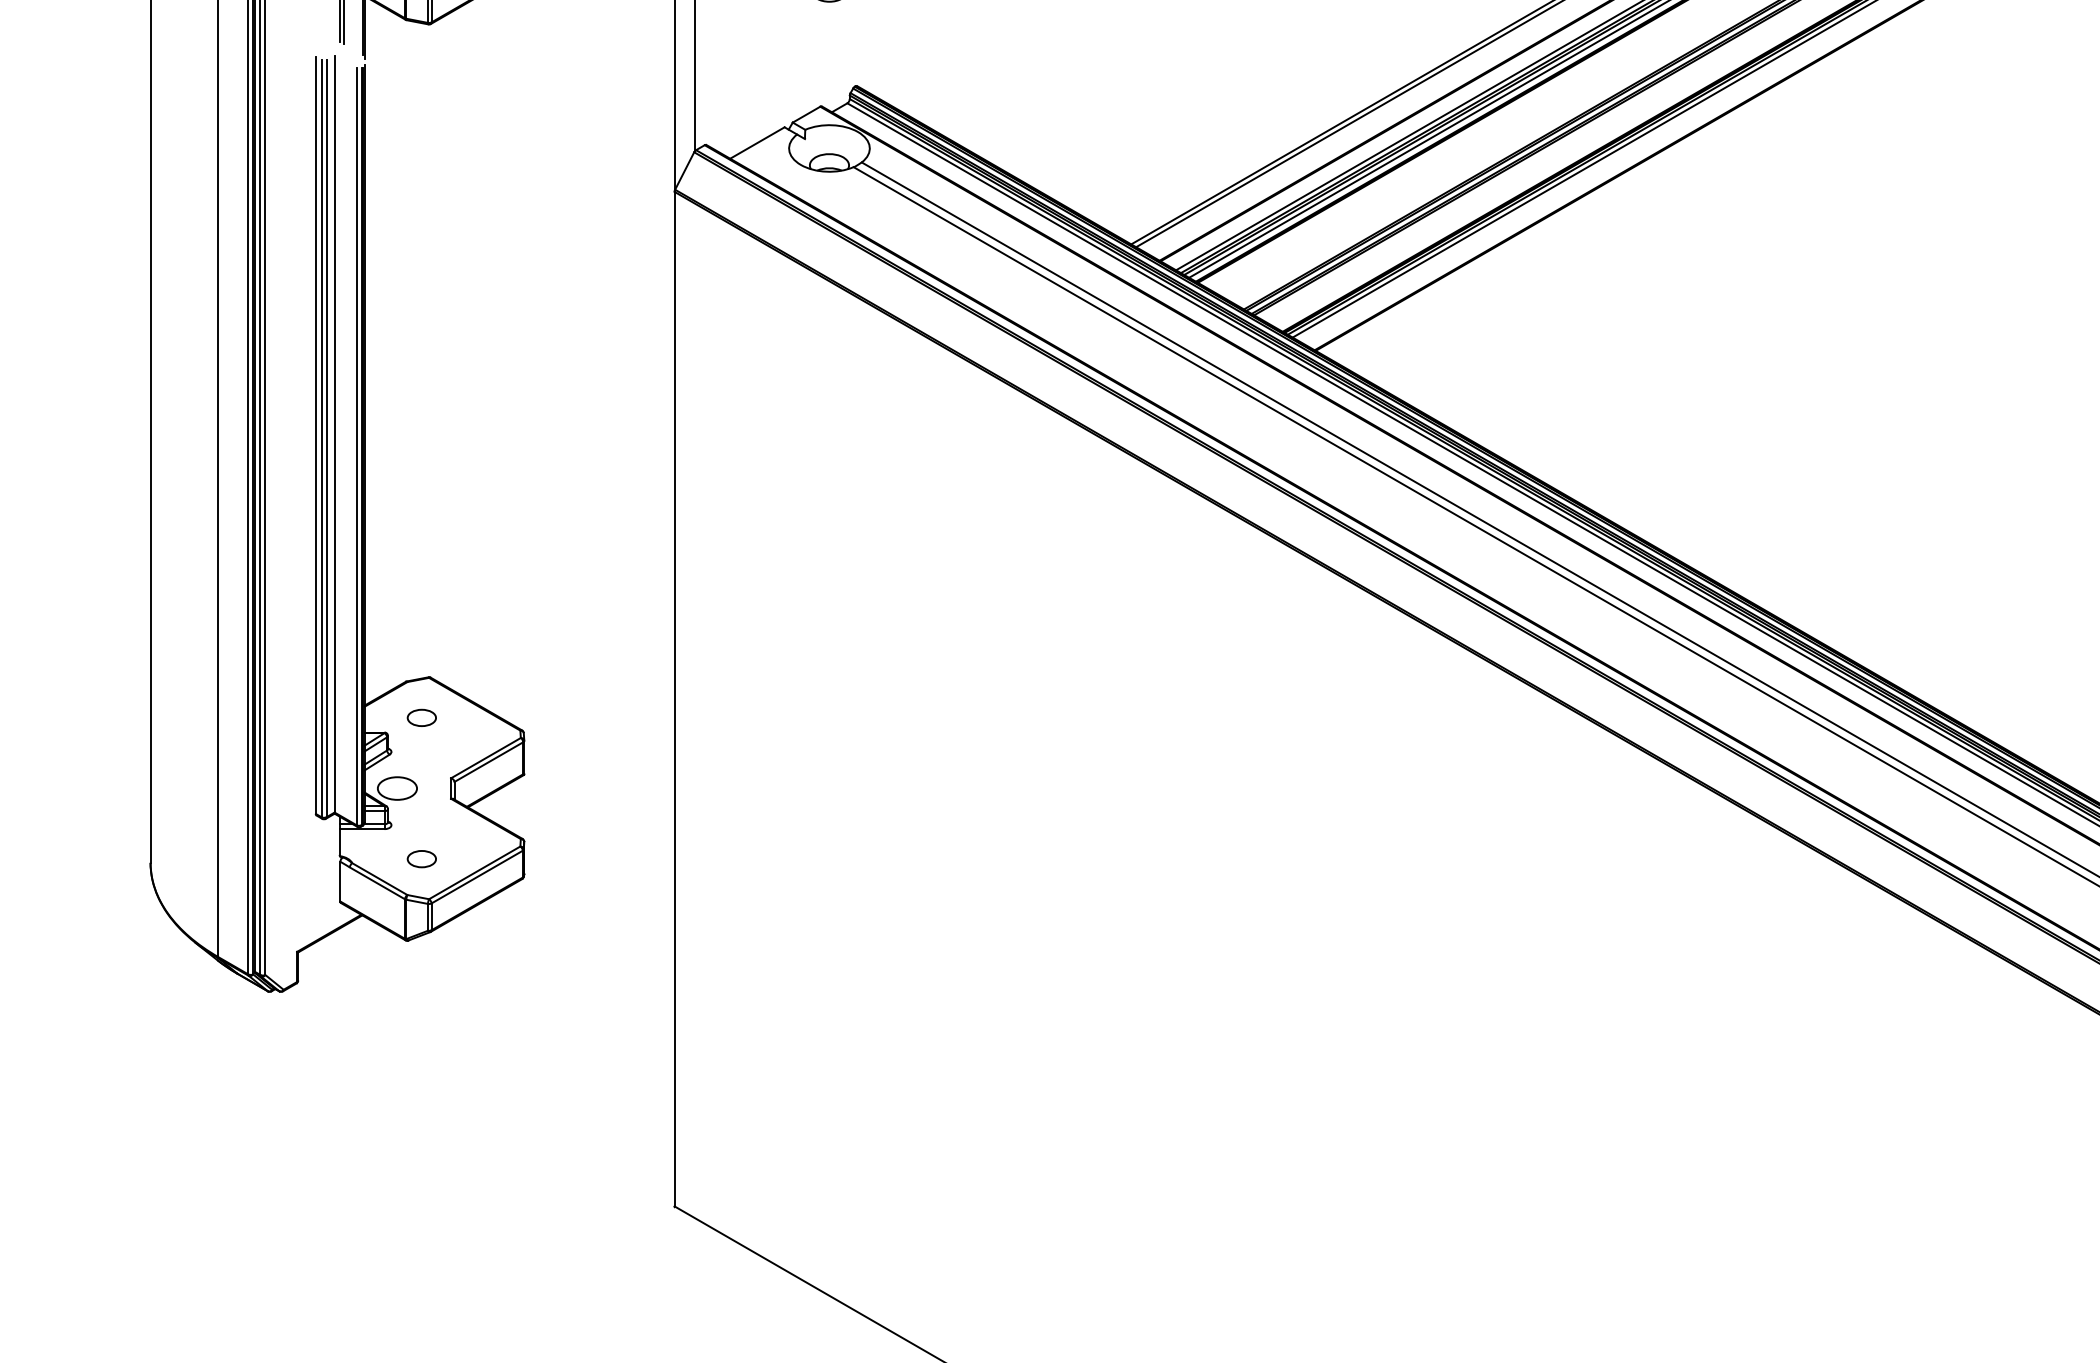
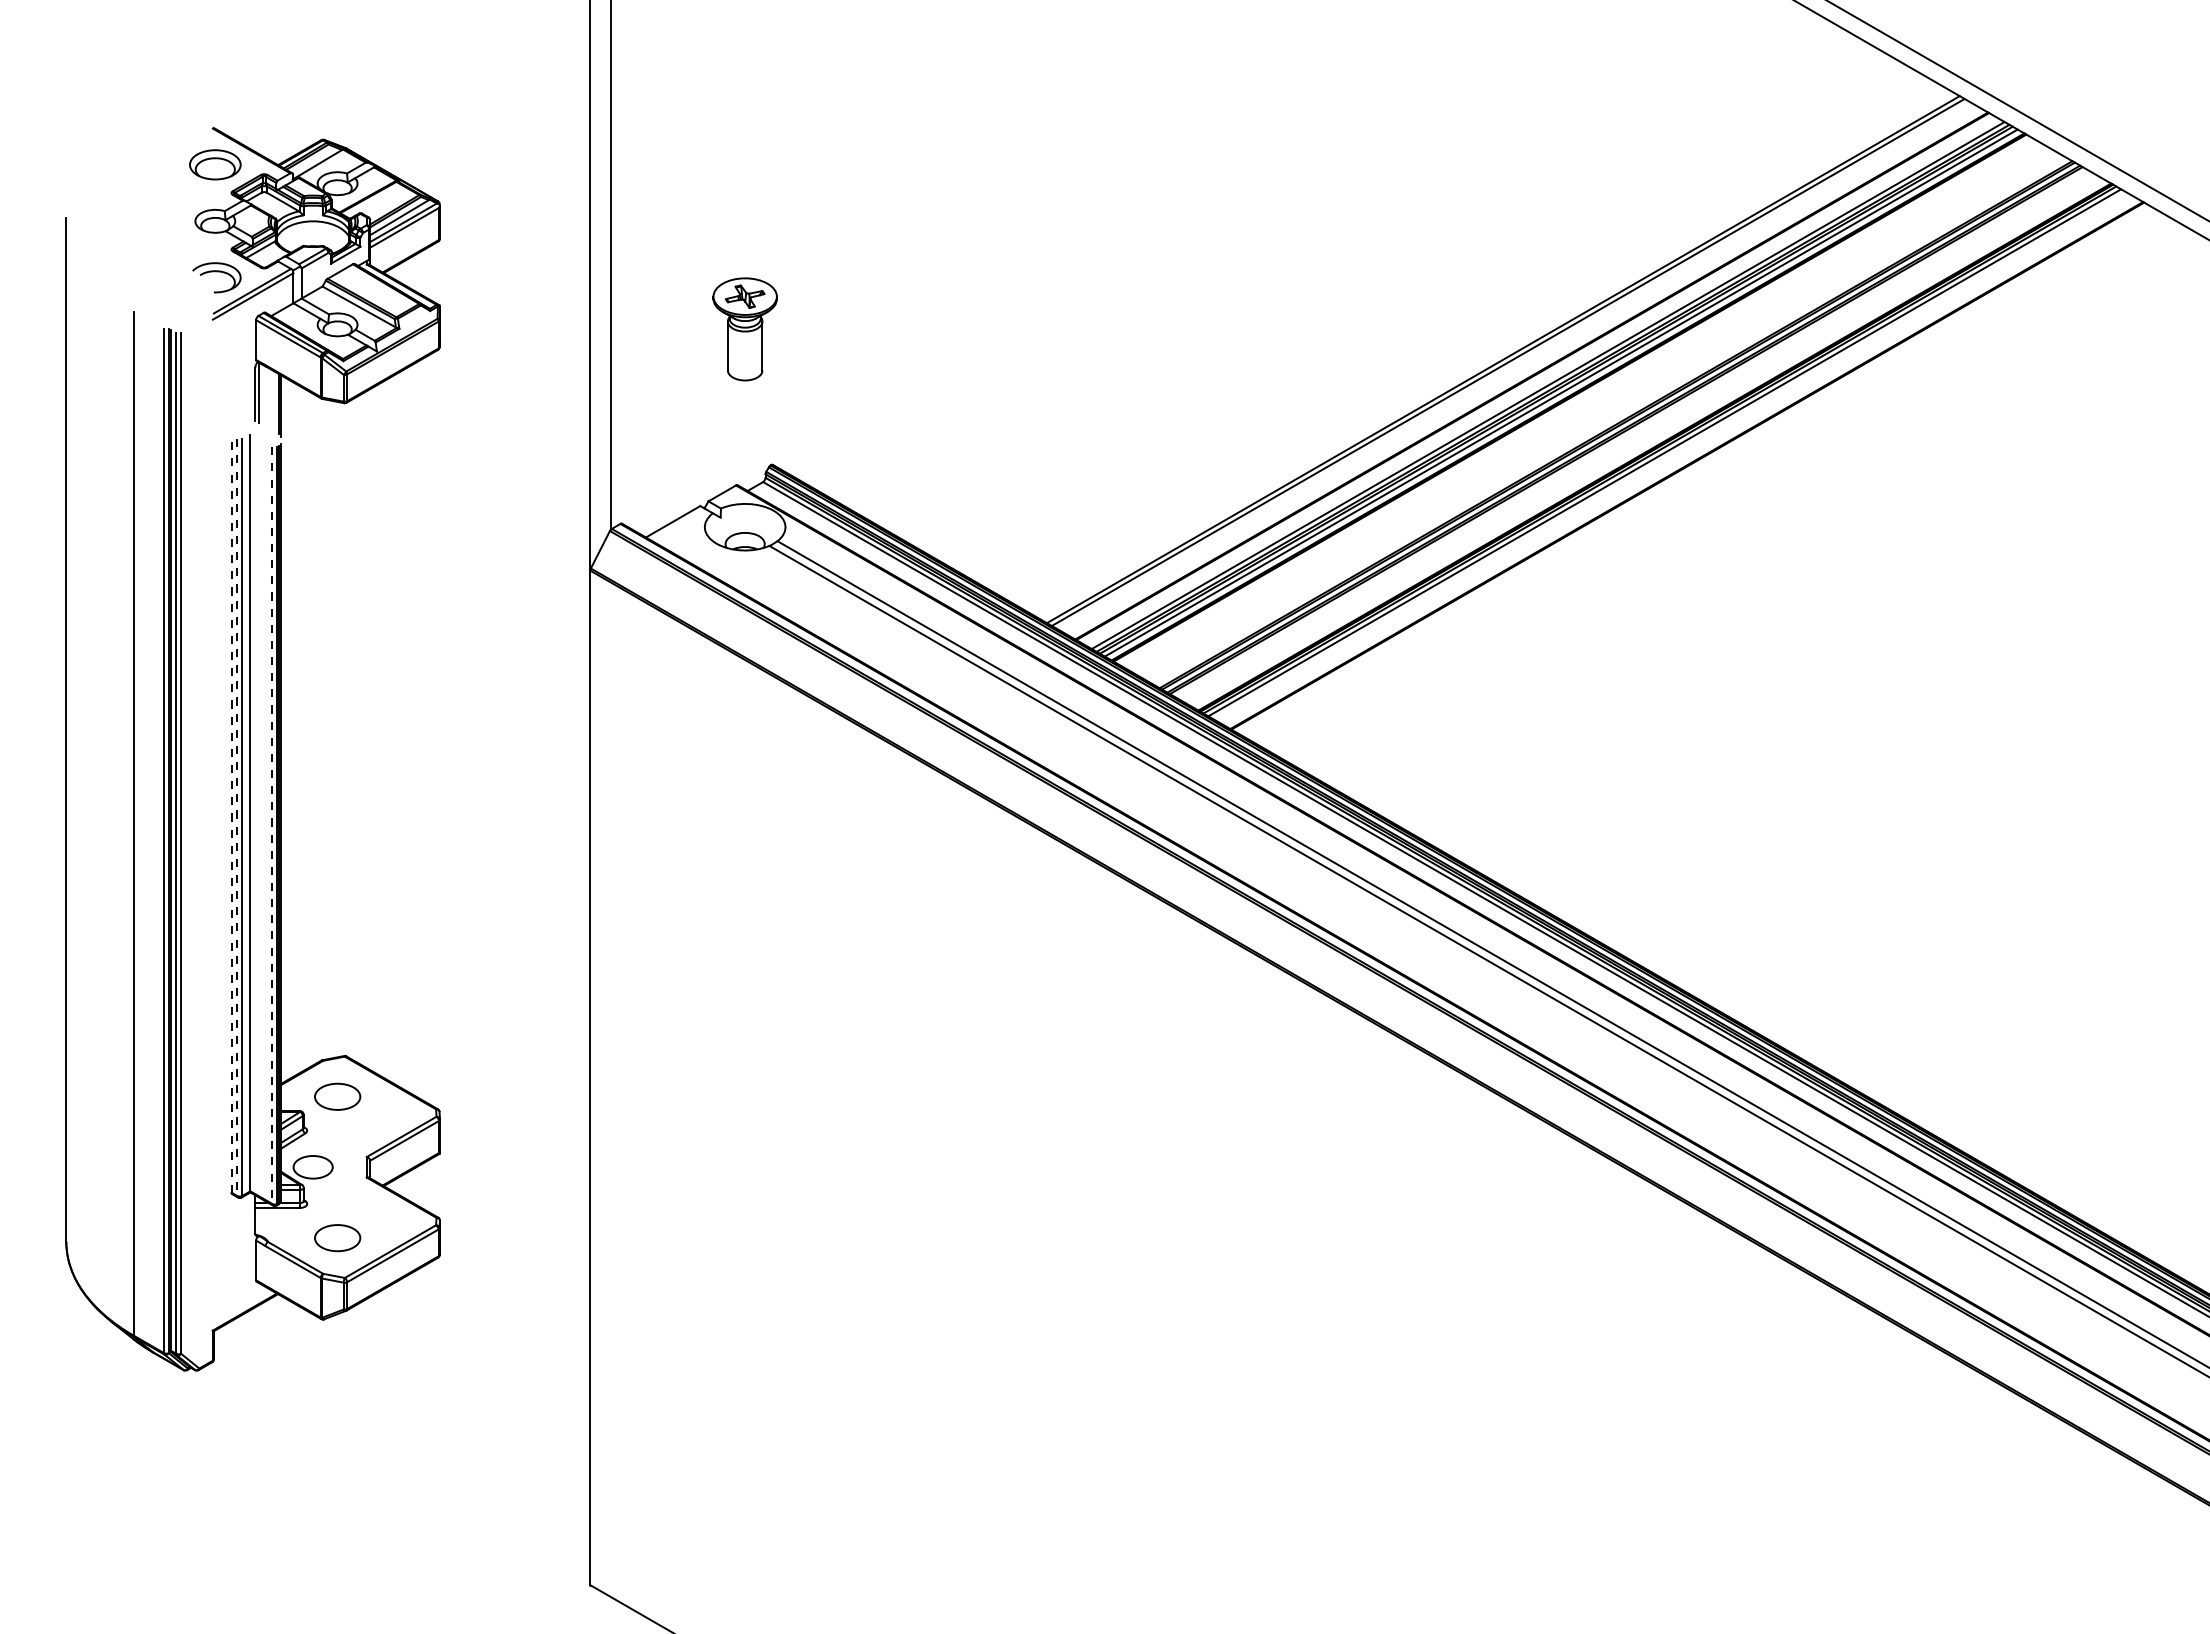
line: (315, 434) -> (231, 813), solid -> dashed
line: (321, 439) -> (237, 818), solid -> dashed
line: (356, 447) -> (272, 826), solid -> dashed
part: (421, 717) -> (337, 1096), size x1.6
part: (421, 858) -> (337, 1237), size x1.6

